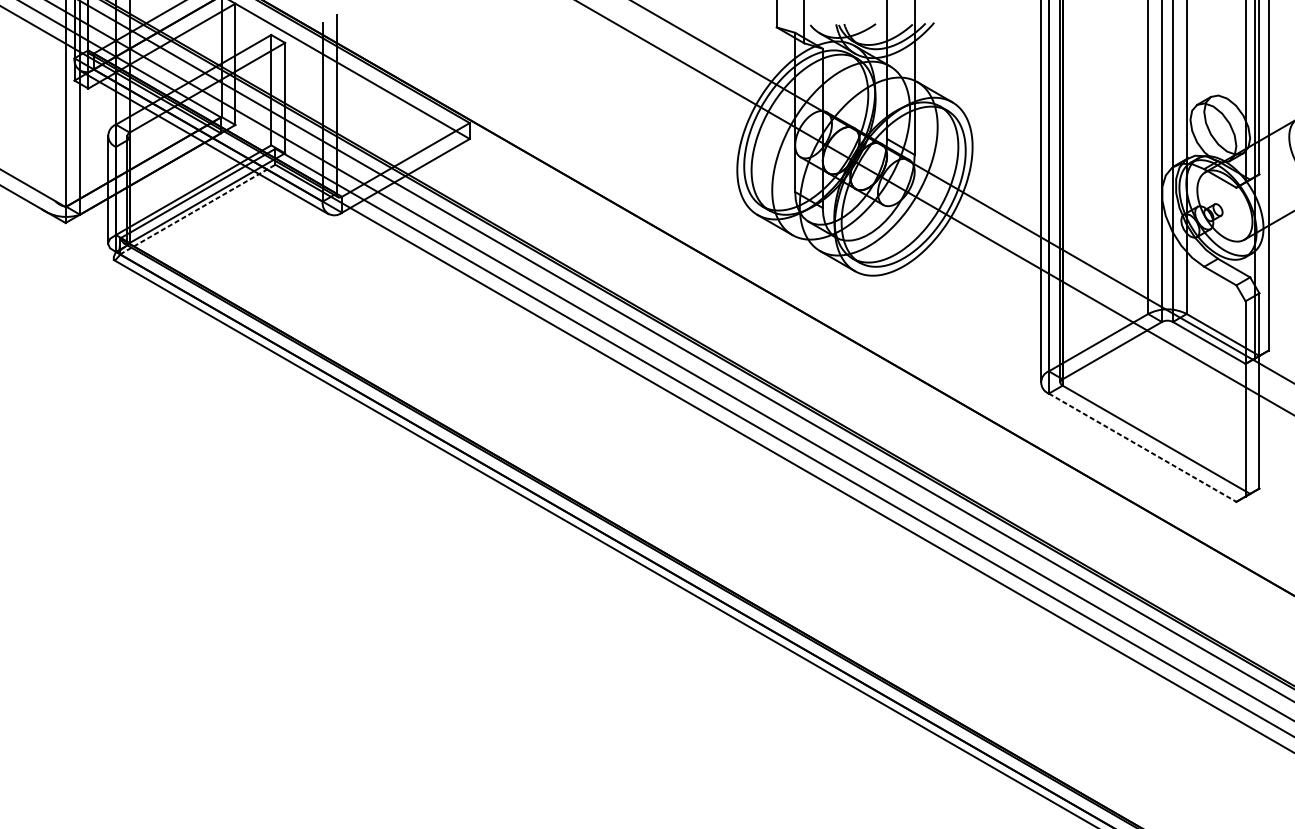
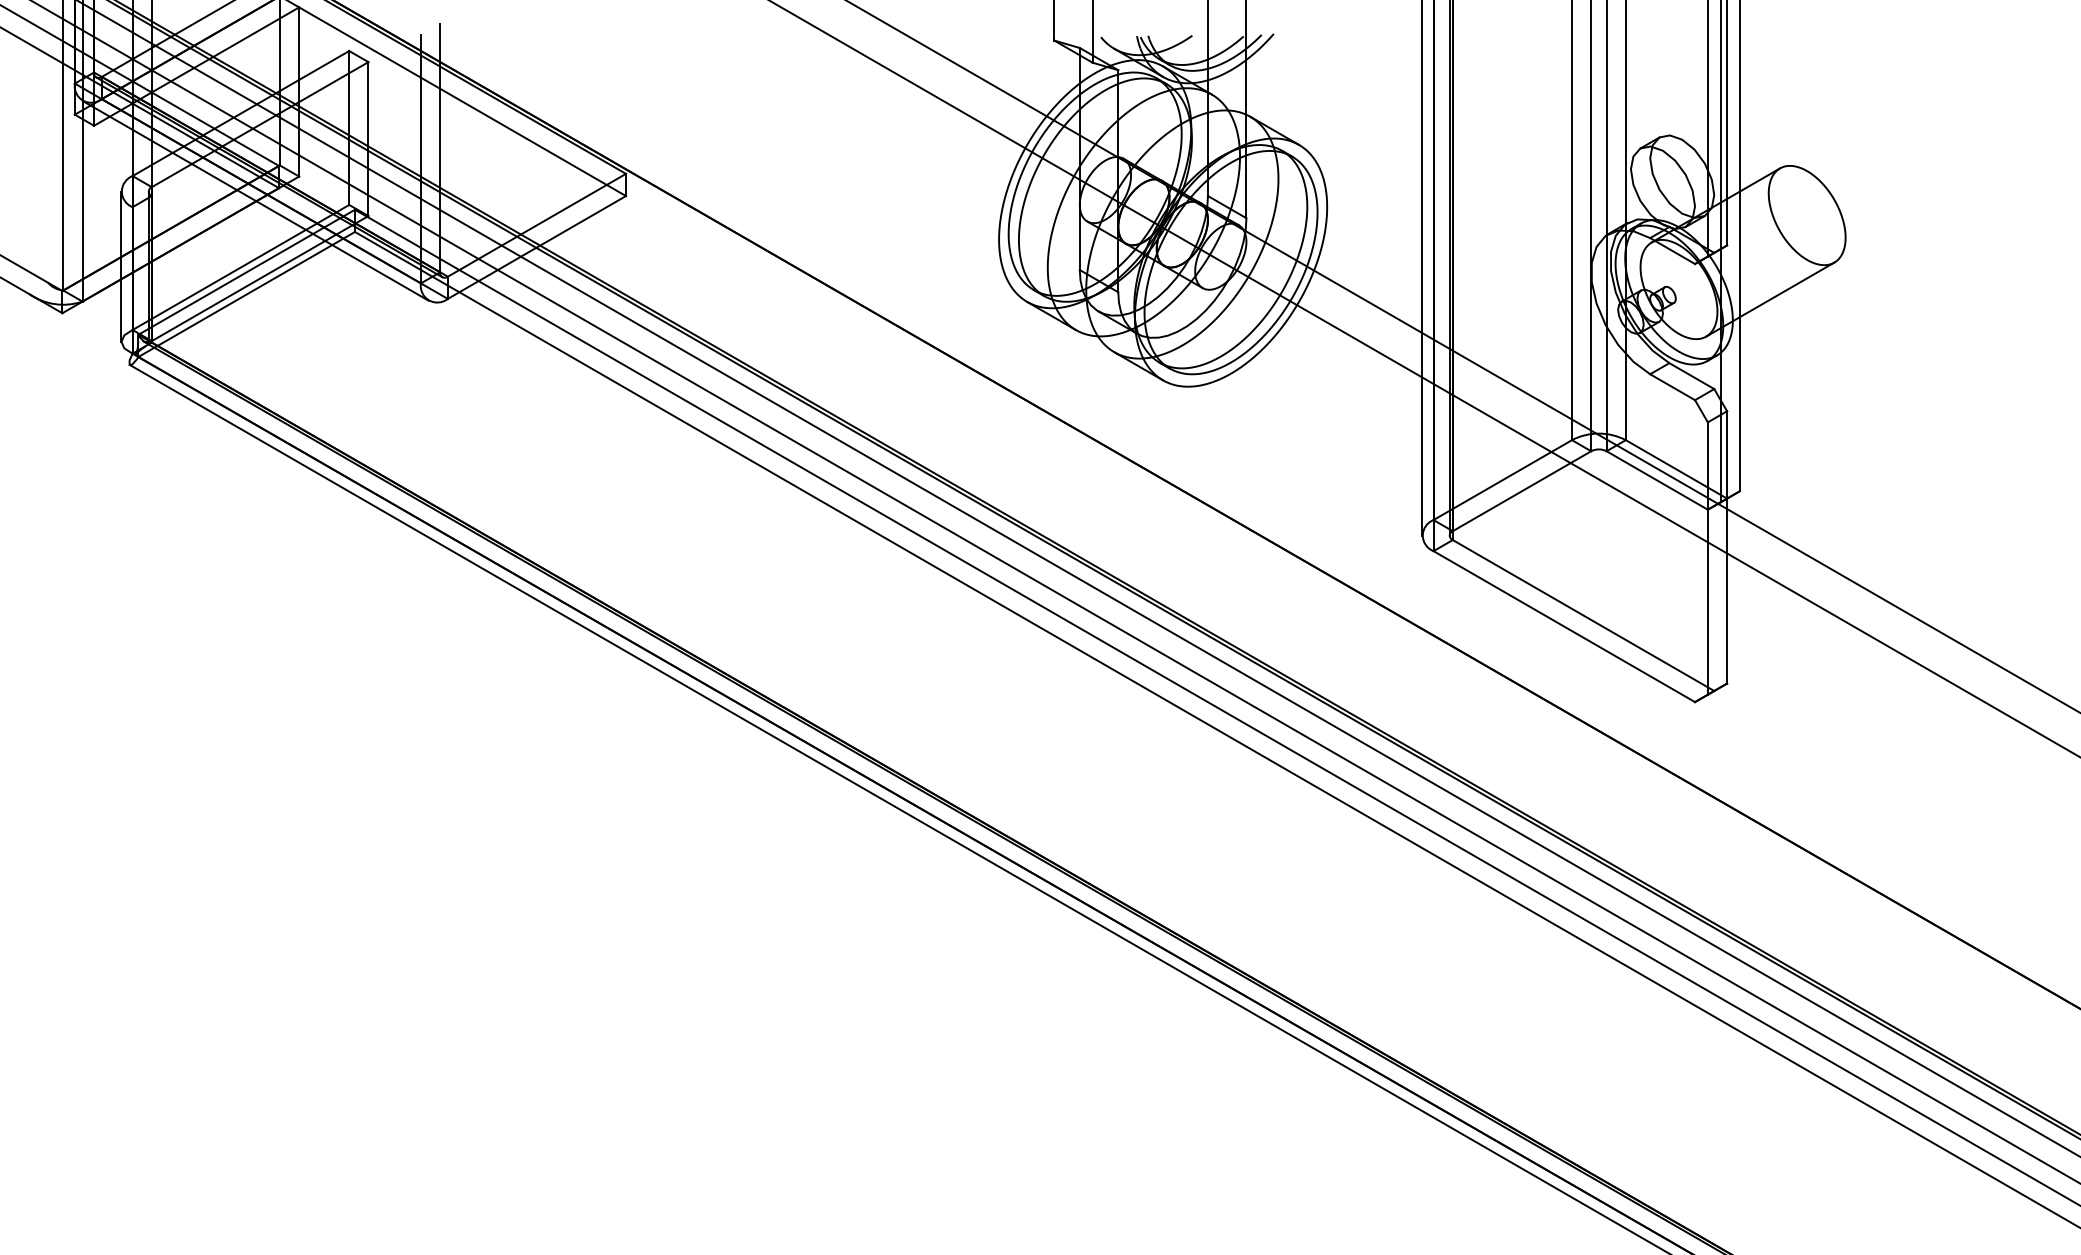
line: (198, 209) -> (247, 294), dashed -> solid
line: (1142, 447) -> (1564, 626), dashed -> solid

